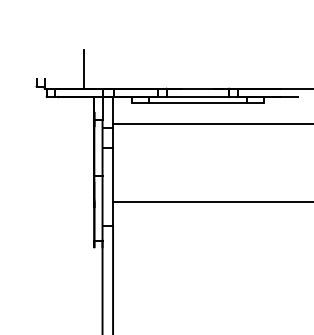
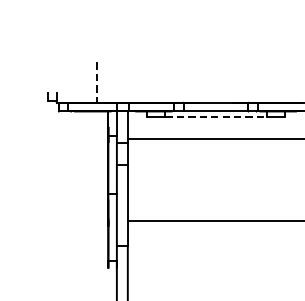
line: (83, 69) -> (97, 82), solid -> dashed
line: (197, 102) -> (215, 117), solid -> dashed

